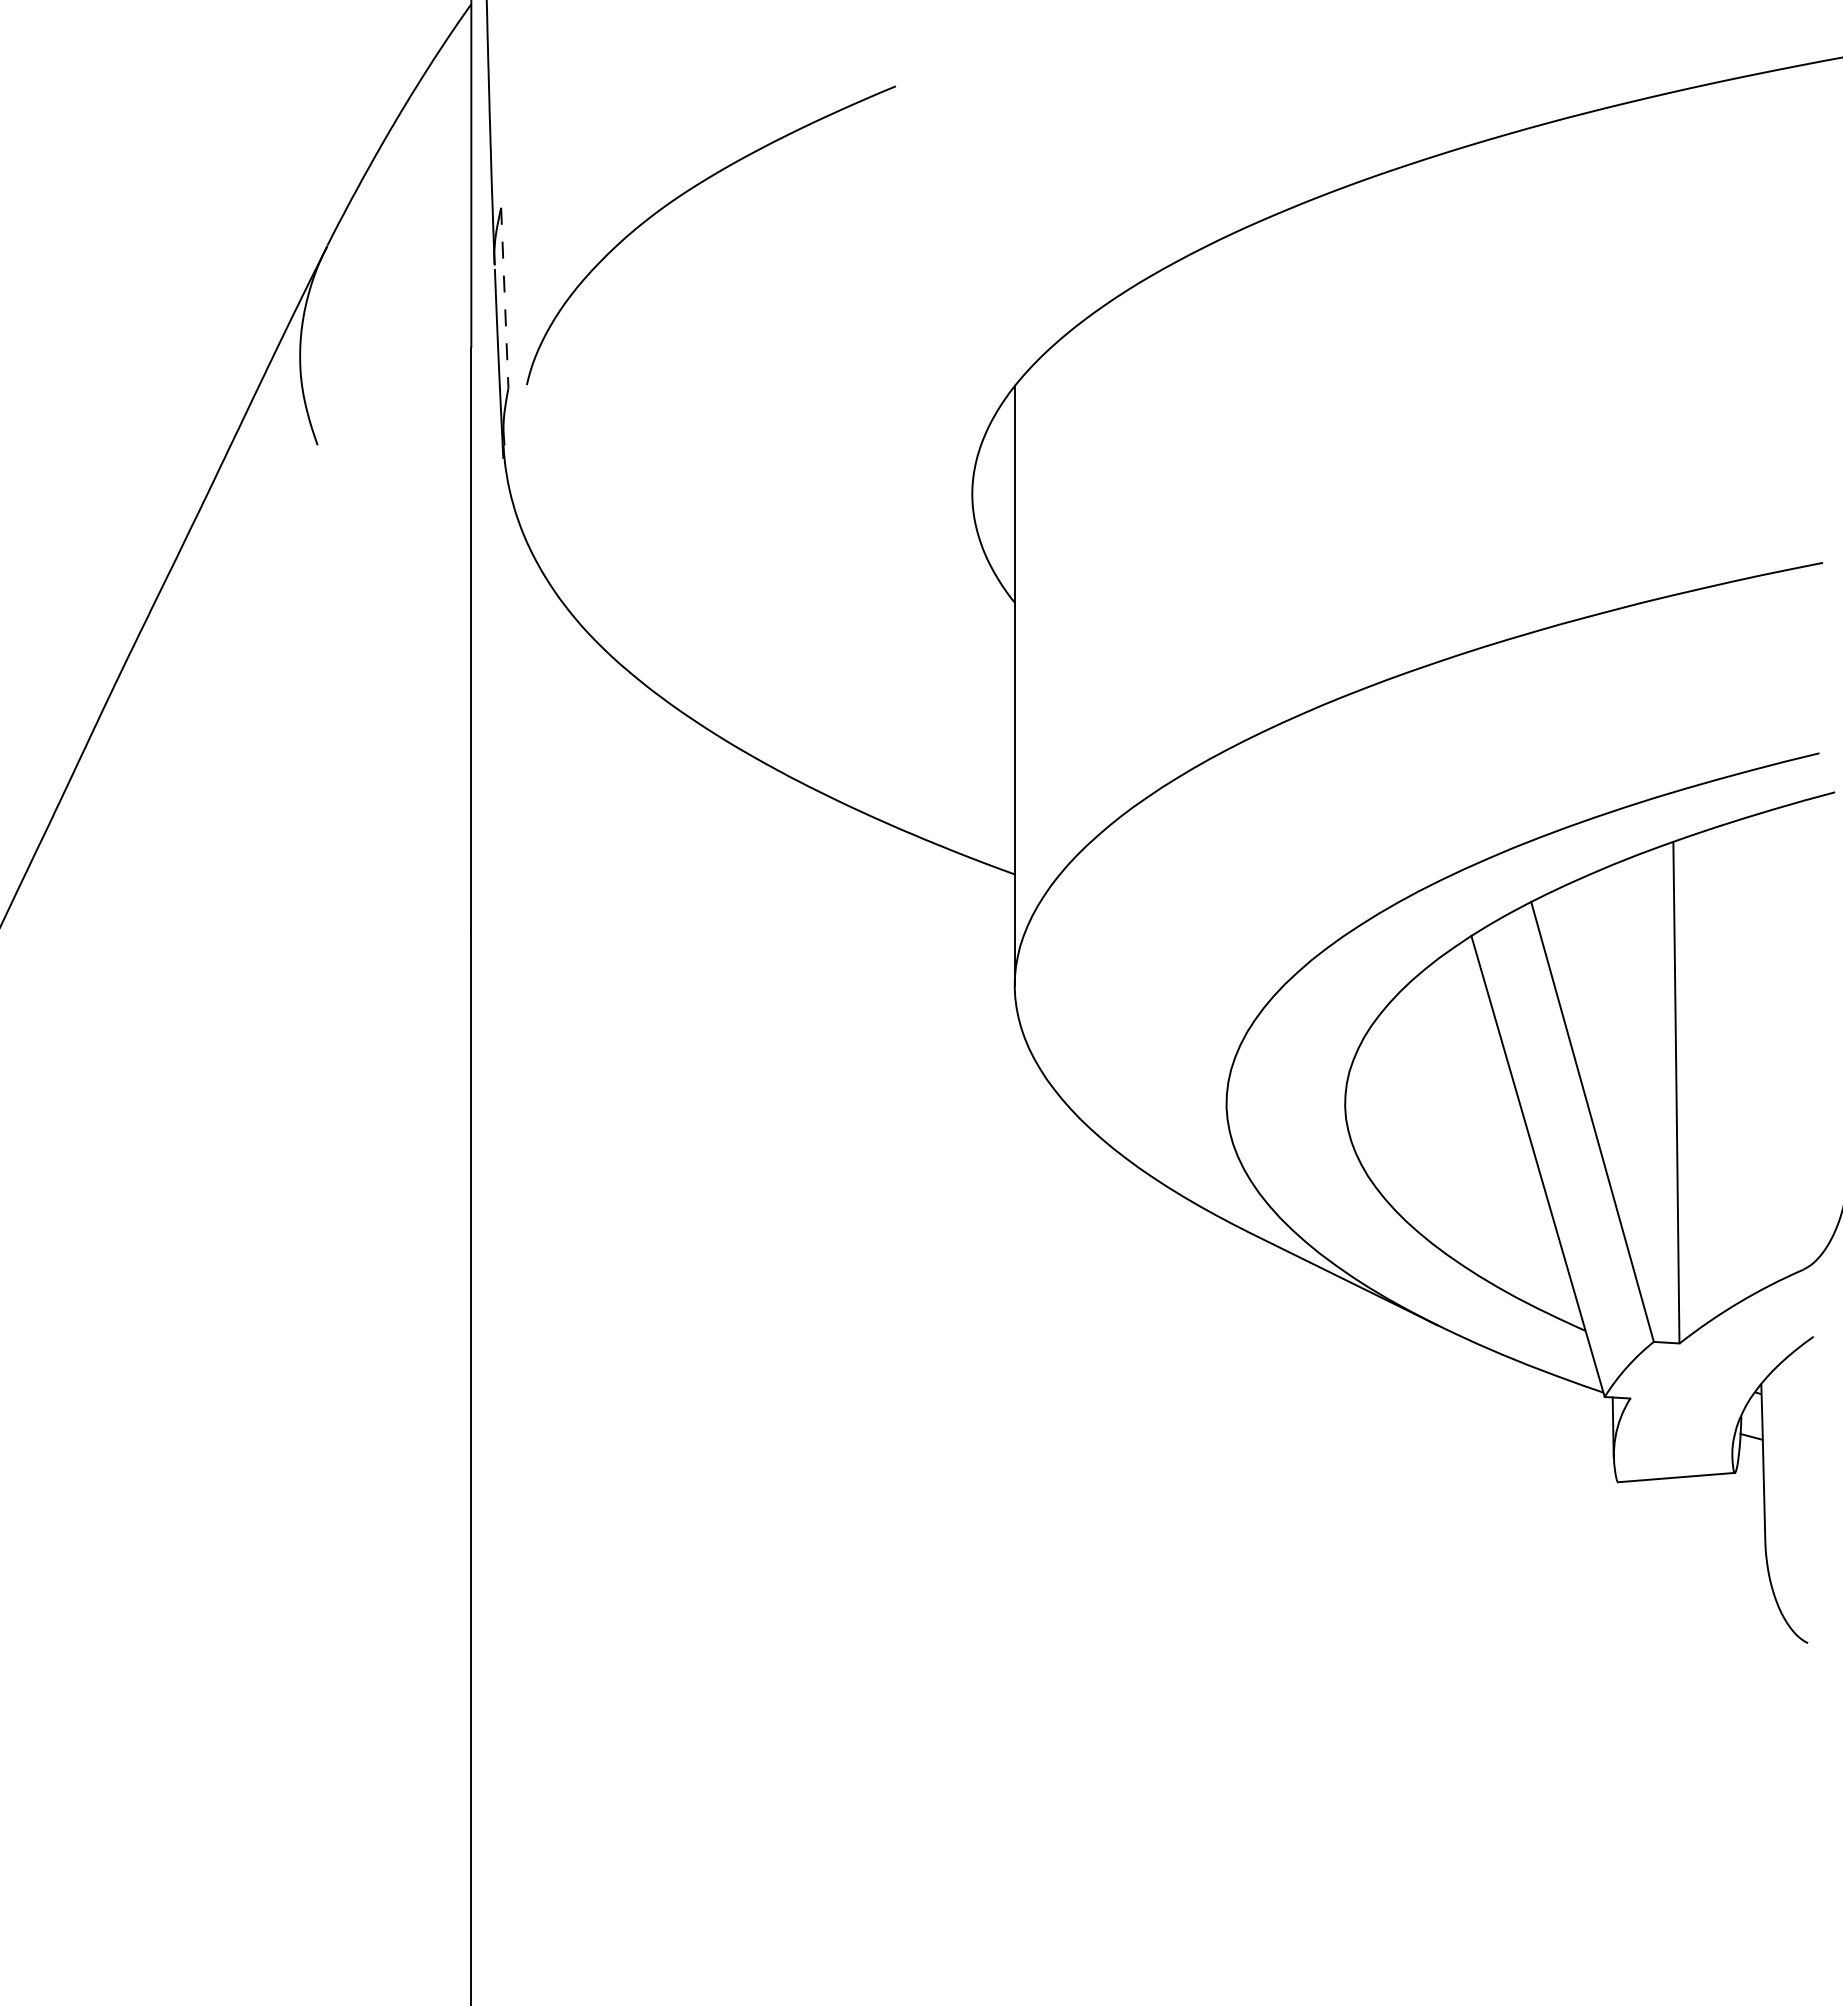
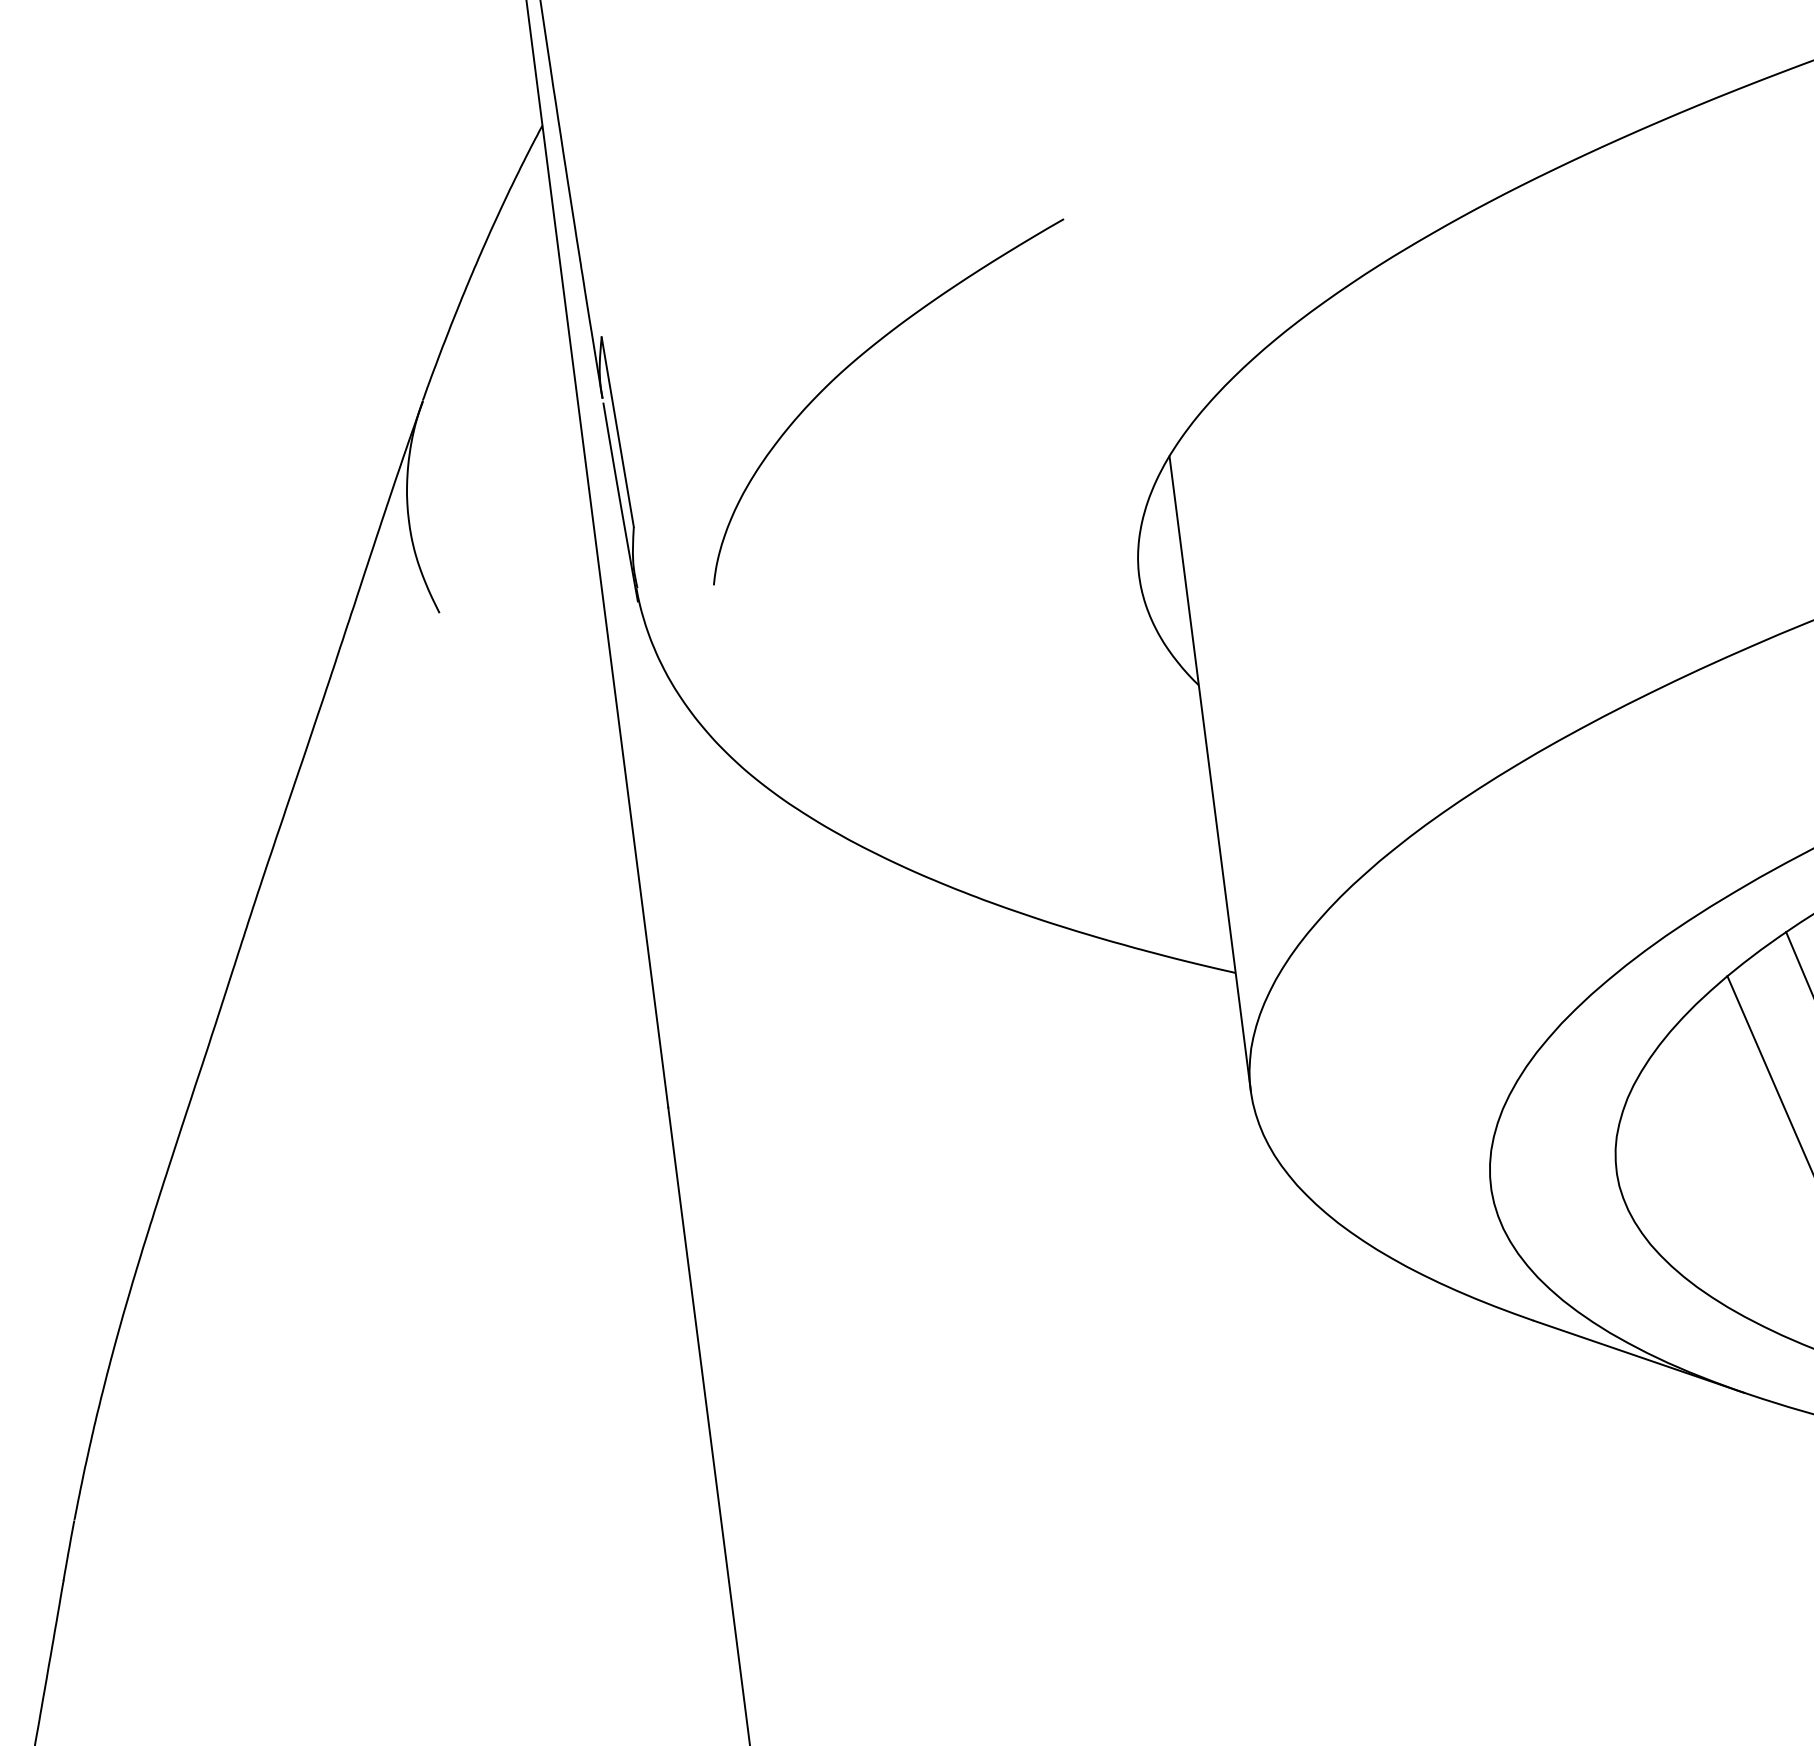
curve: (684, 194) -> (854, 362), moved
line: (504, 298) -> (617, 432), dashed -> solid

